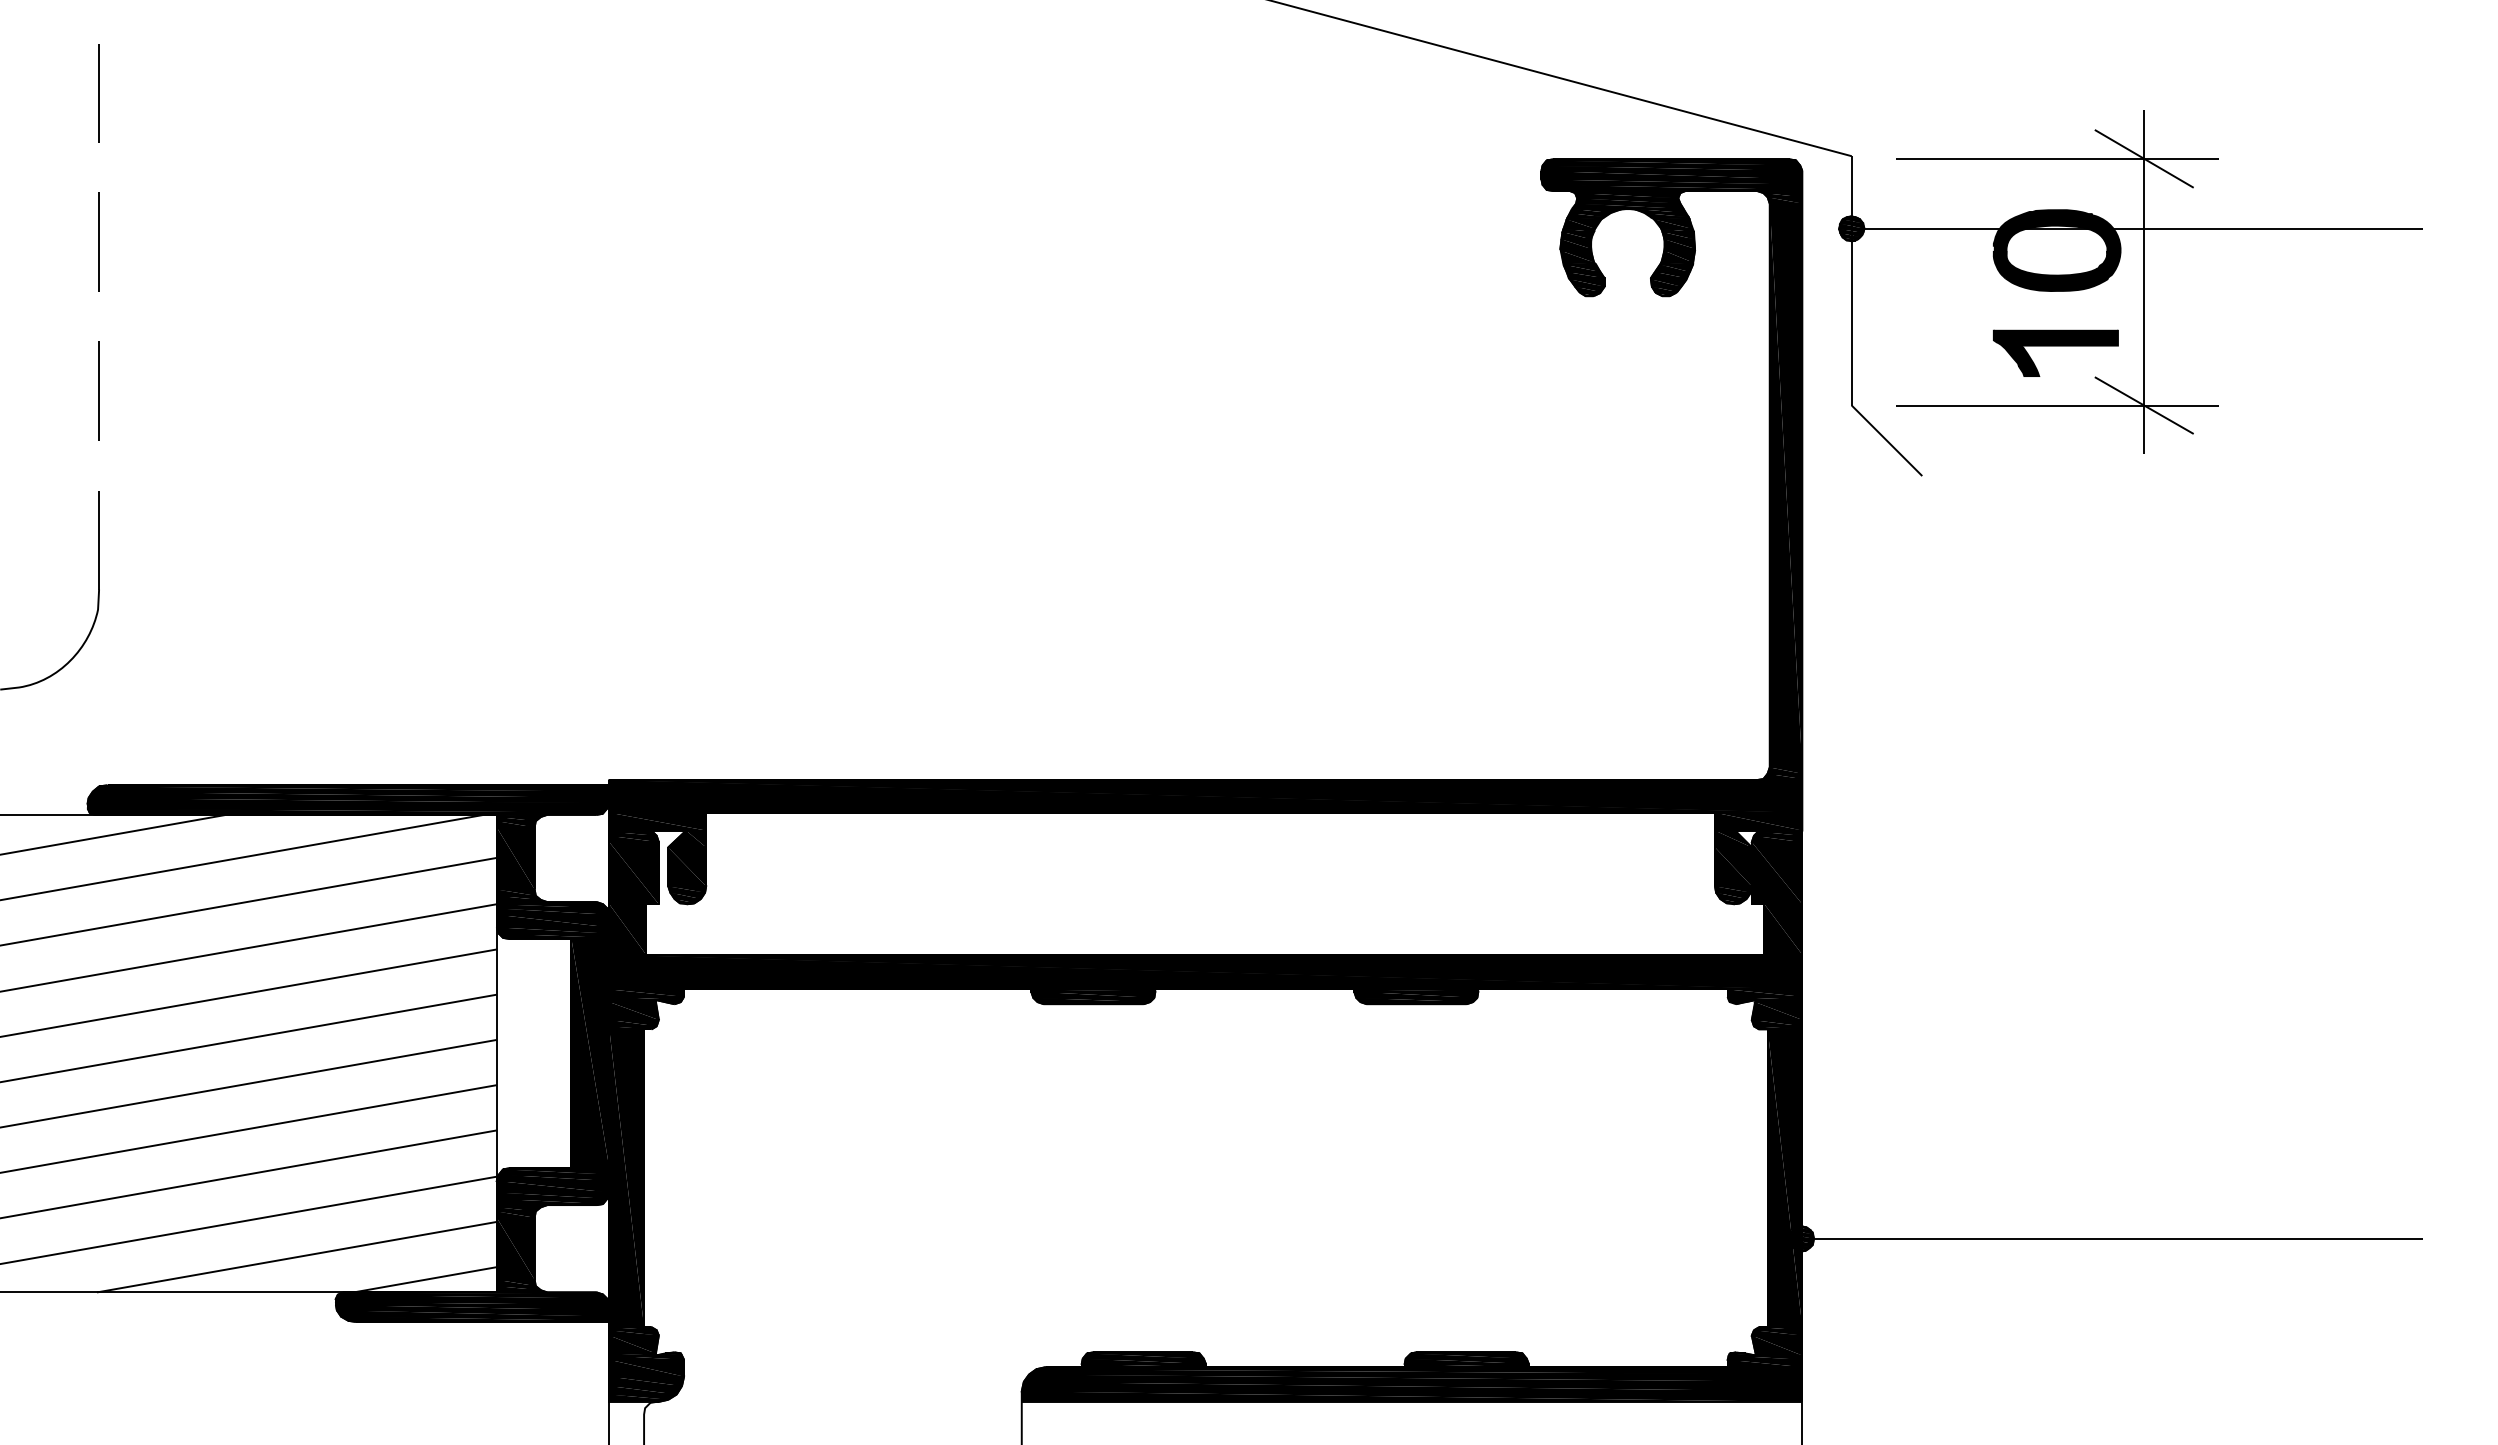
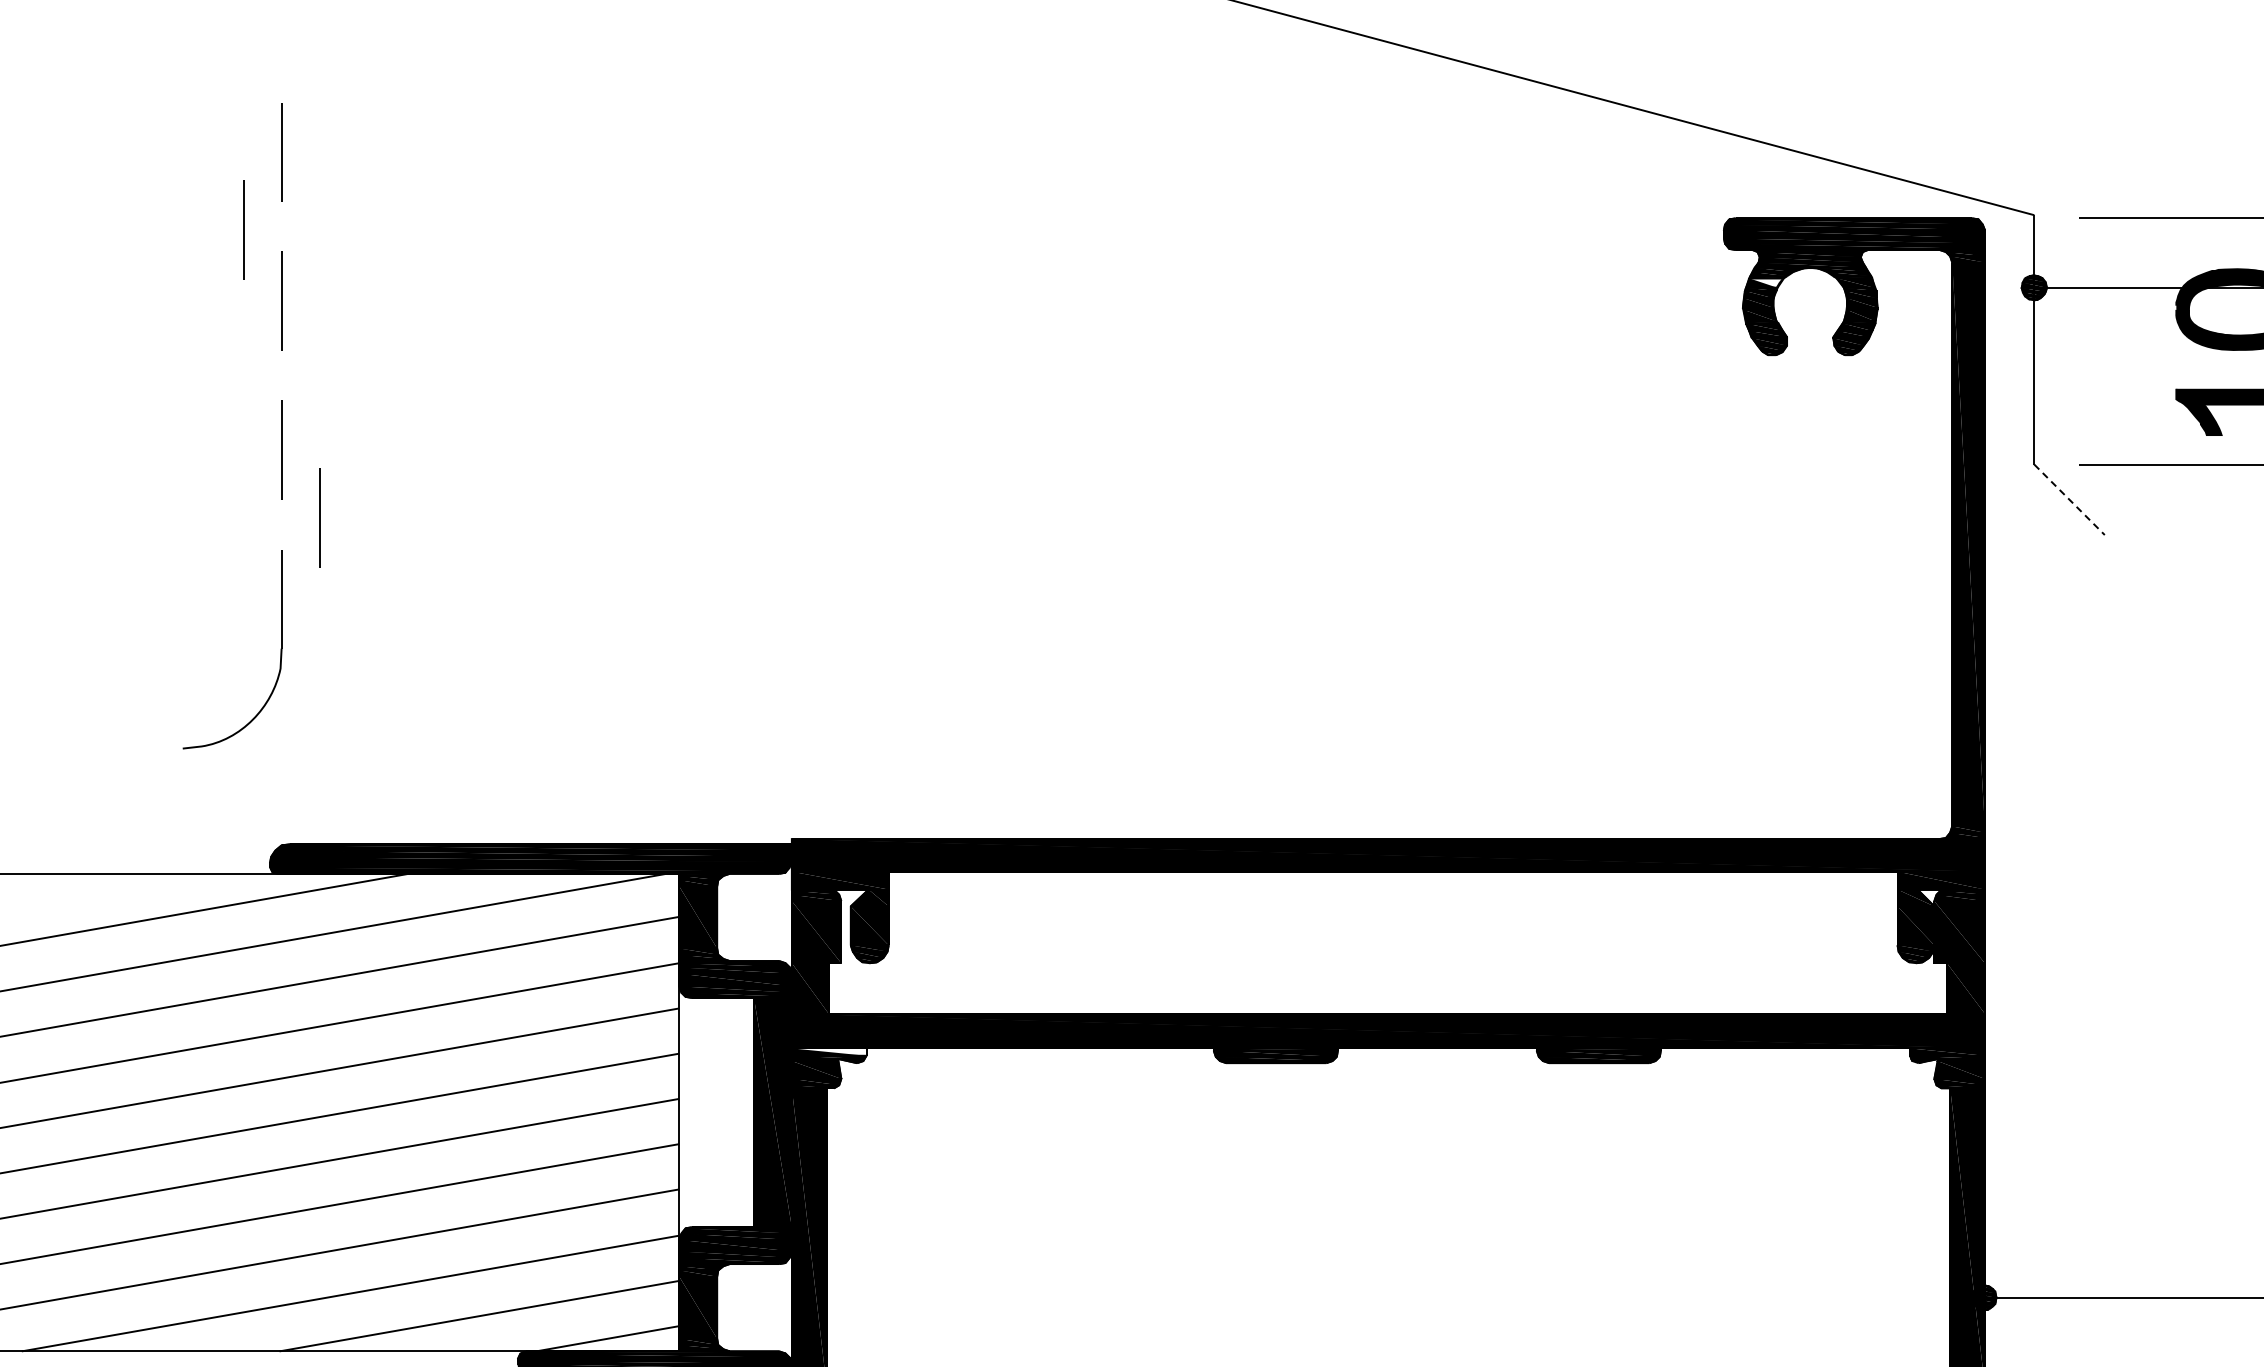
line: (60, 170) -> (243, 229), added
fill: (1583, 223) -> (1766, 282), removed
line: (1887, 440) -> (2070, 499), solid -> dashed
line: (136, 458) -> (319, 517), added
fill: (646, 992) -> (829, 1051), removed

